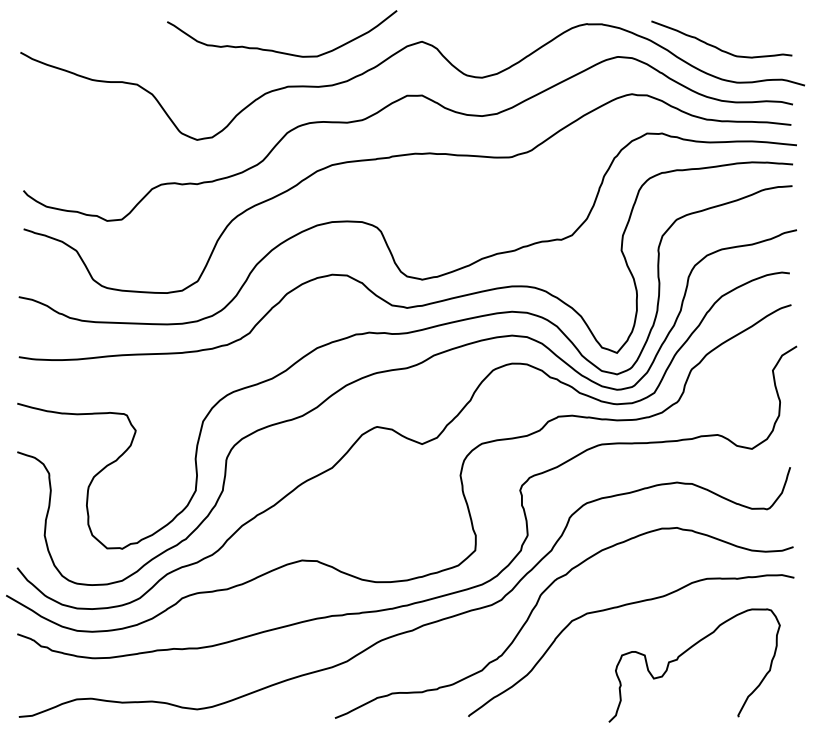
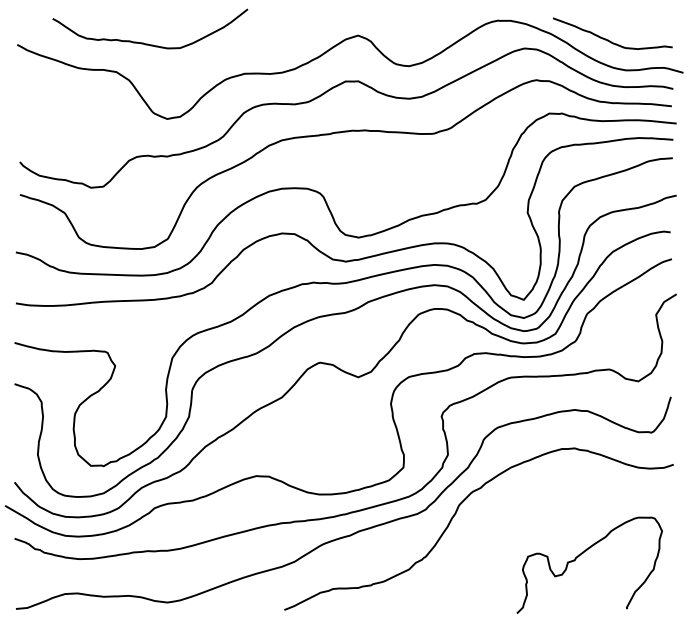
curve: (280, 51) -> (148, 43), moved
curve: (620, 607) -> (526, 516), removed

